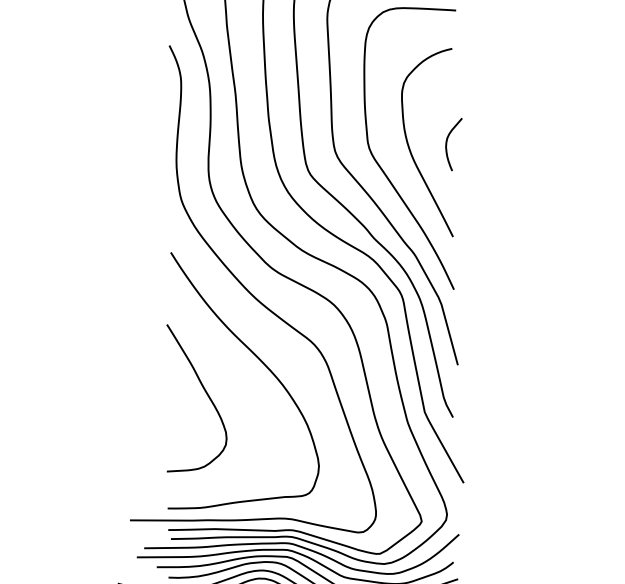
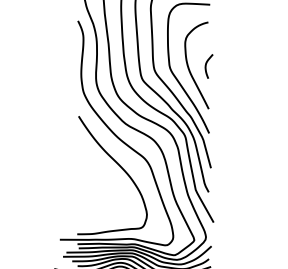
curve: (202, 391) -> (93, 180), removed

